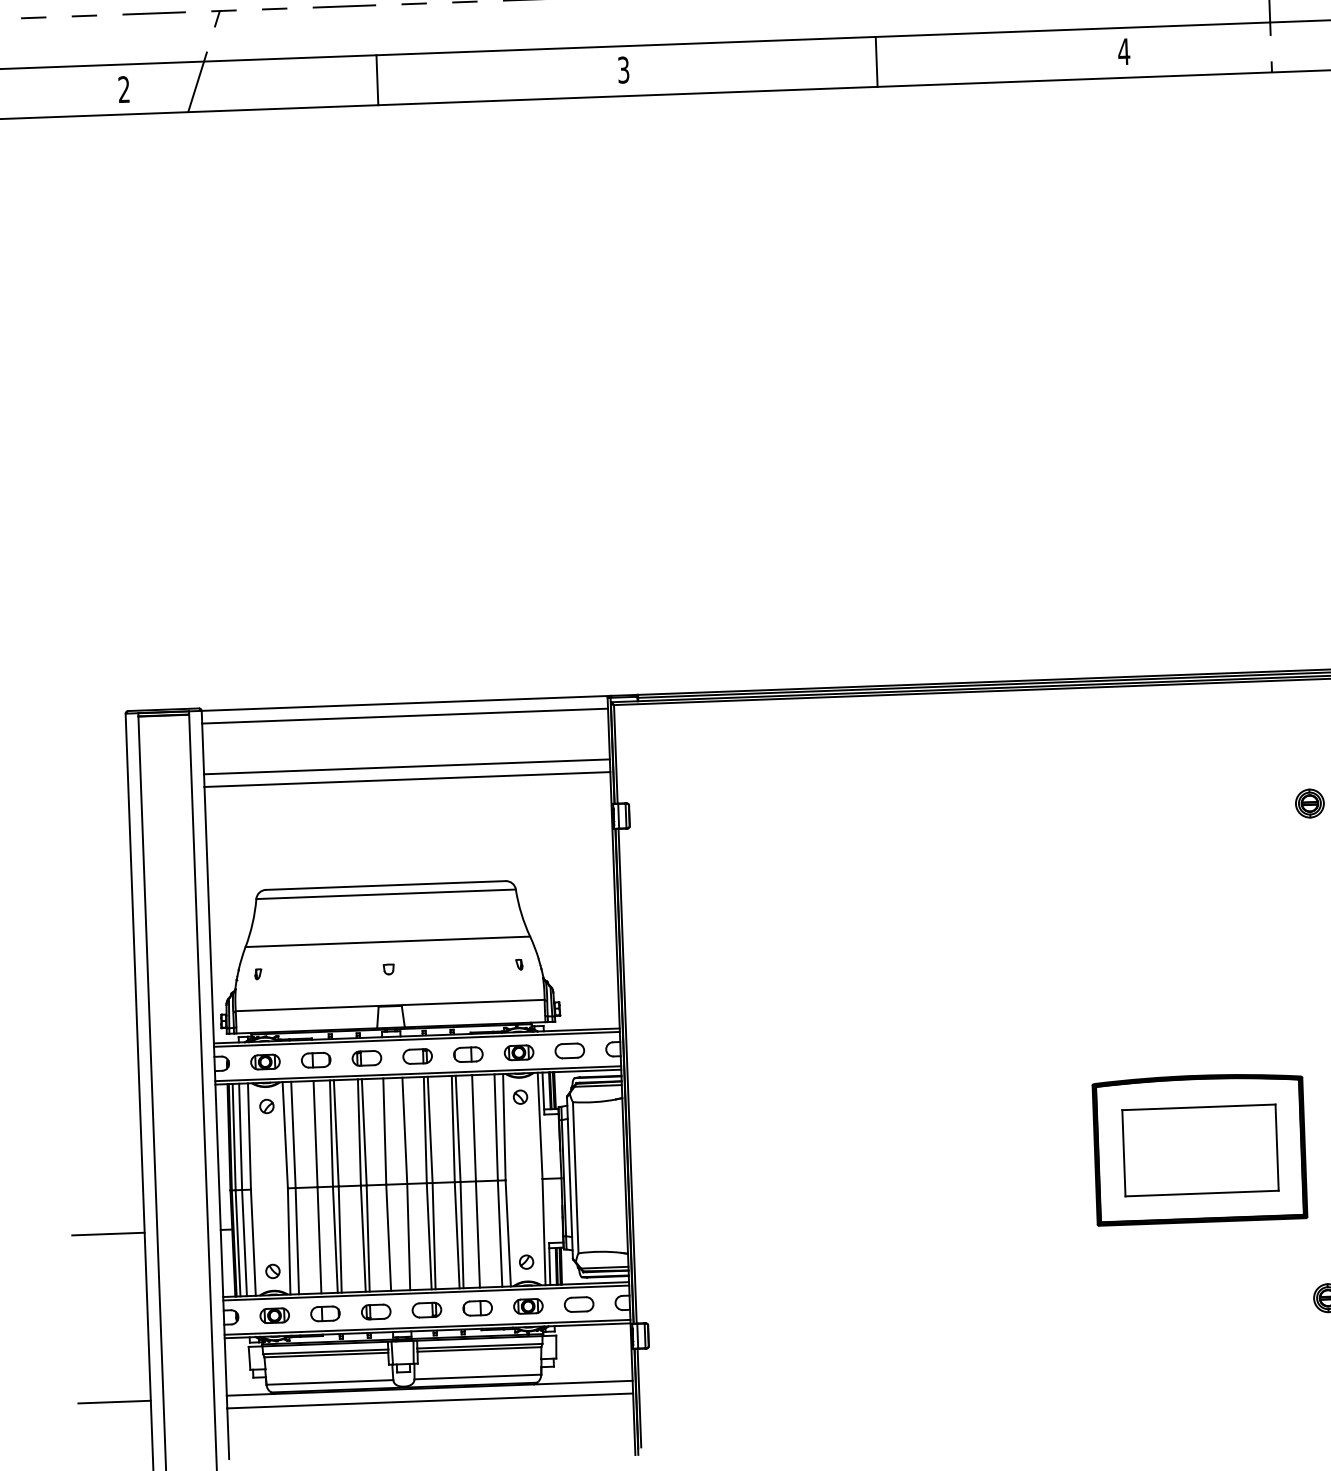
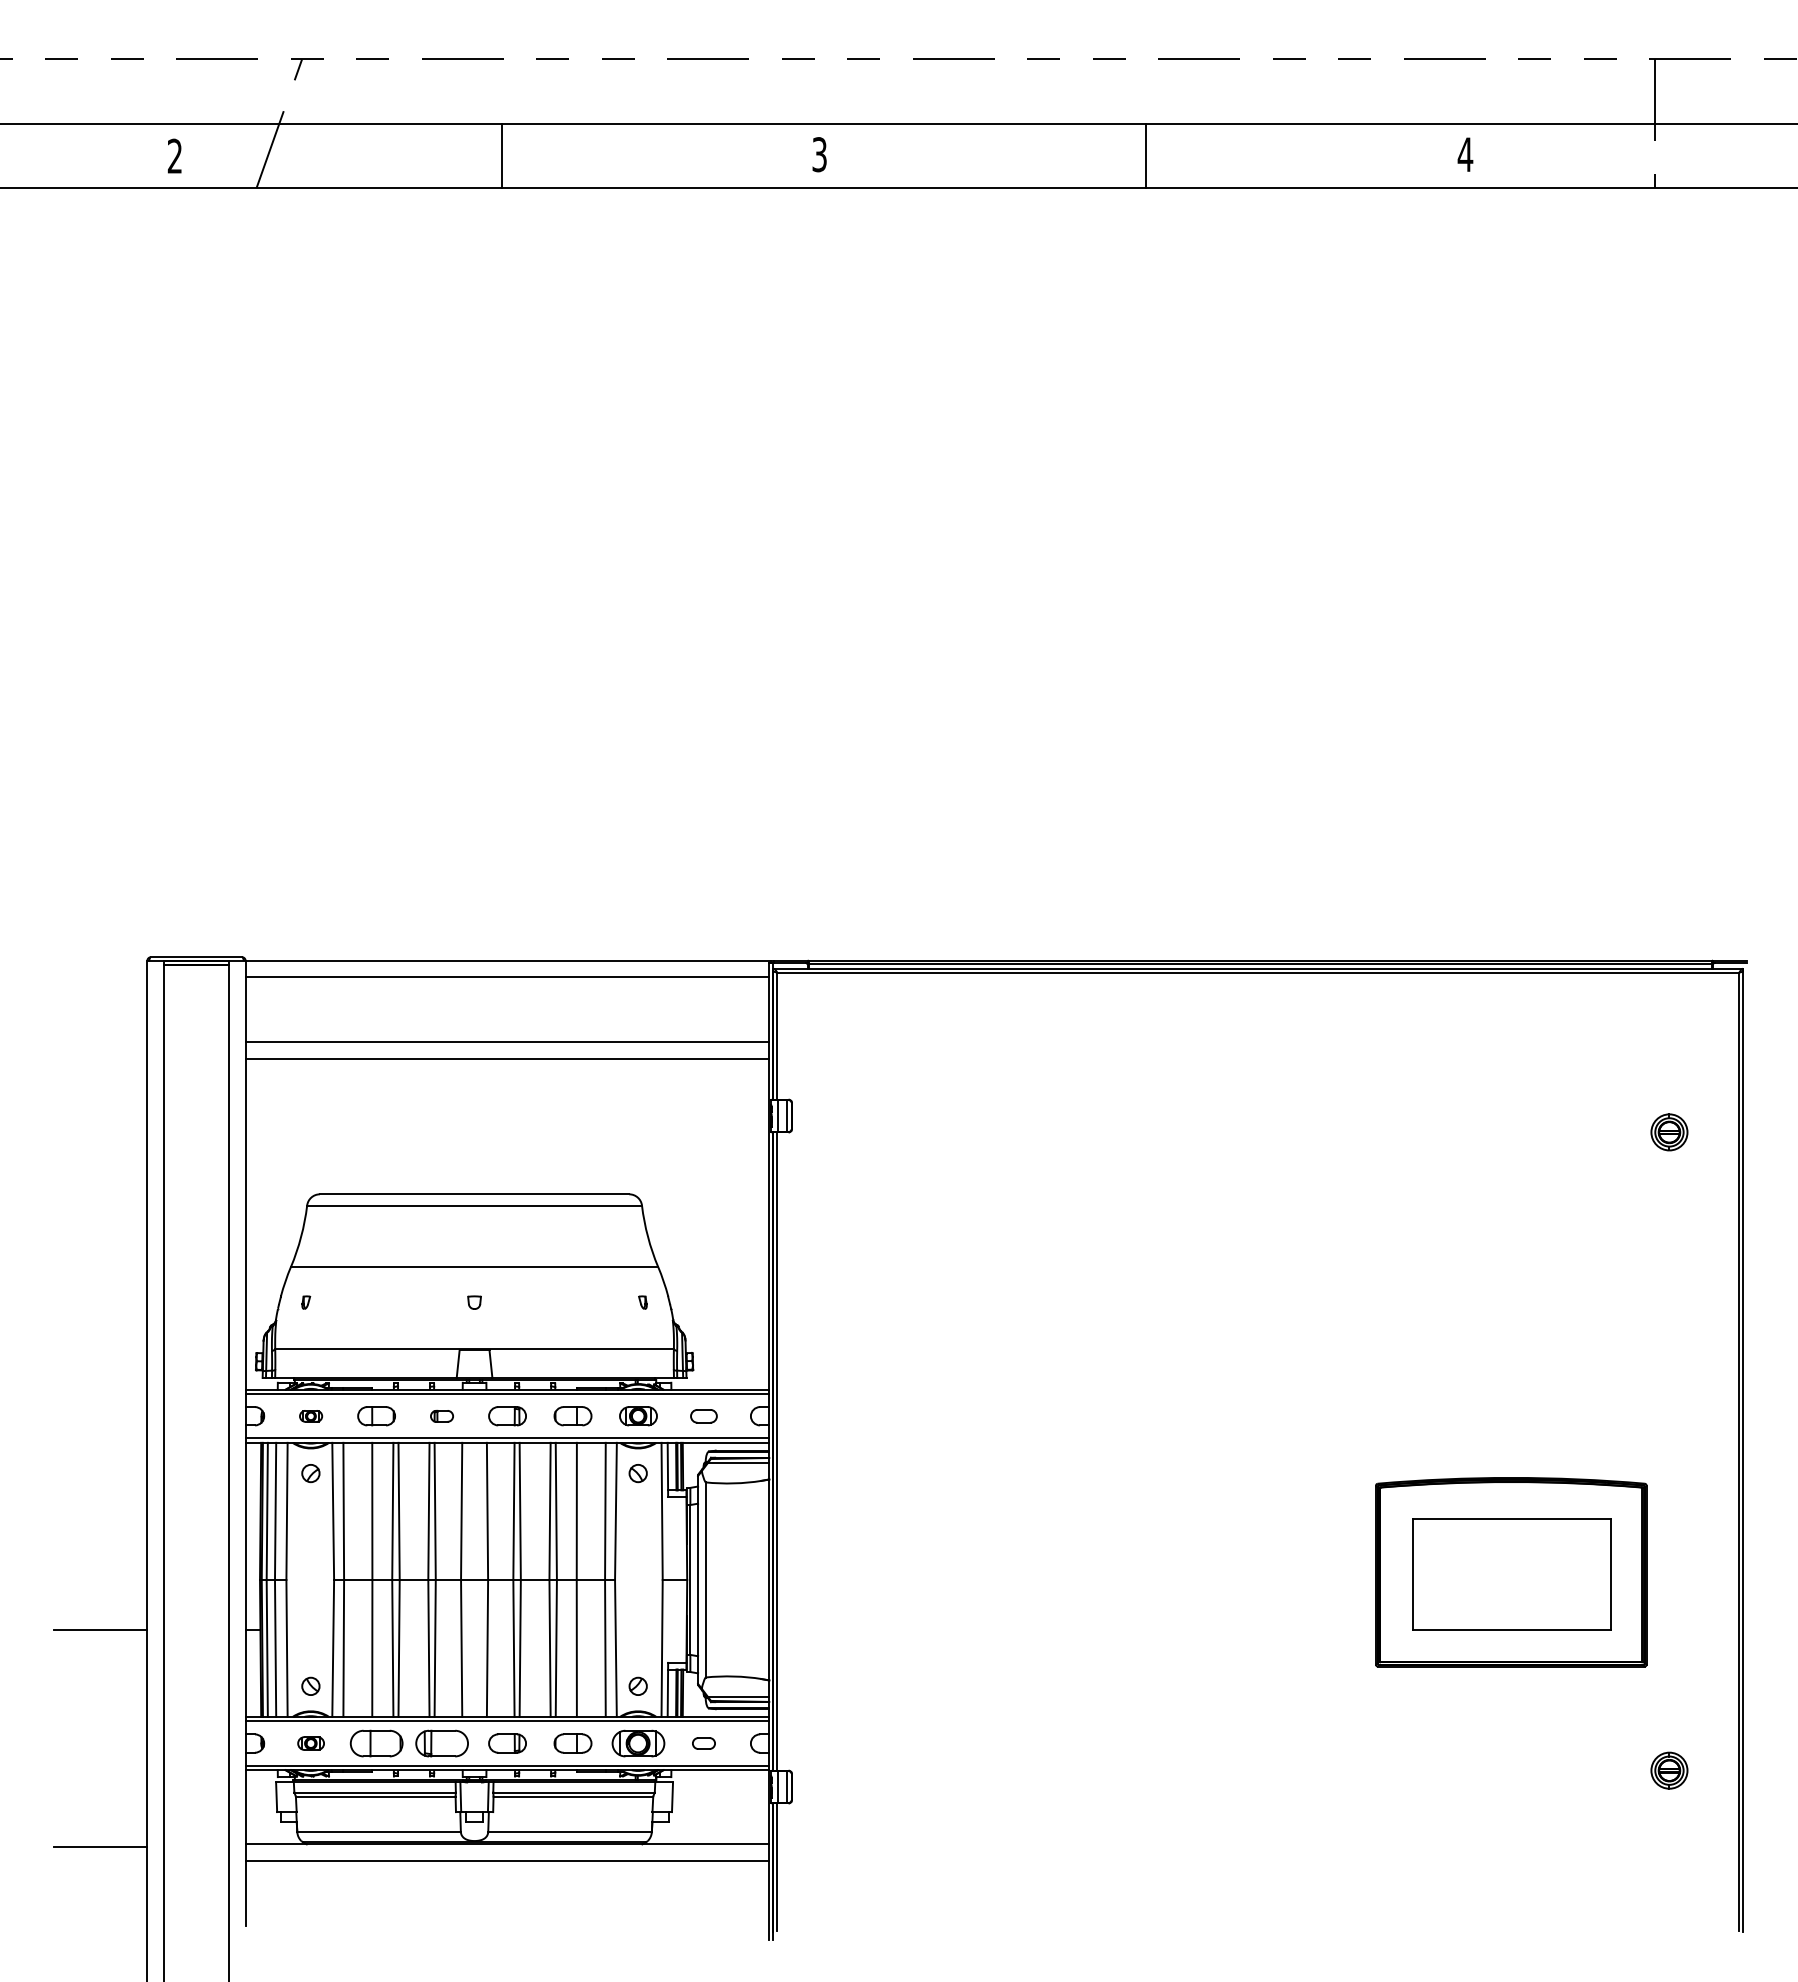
part: (569, 1051) -> (703, 1416), size x0.7
part: (366, 1058) -> (441, 1416), size x0.6
part: (264, 1062) -> (310, 1416), size x0.6
part: (578, 1304) -> (703, 1743), size x0.6
part: (528, 1306) -> (638, 1743), size x1.4
part: (375, 1311) -> (441, 1743), size x1.4
part: (325, 1313) -> (376, 1743), size x1.4
part: (274, 1315) -> (310, 1743), size x0.7

